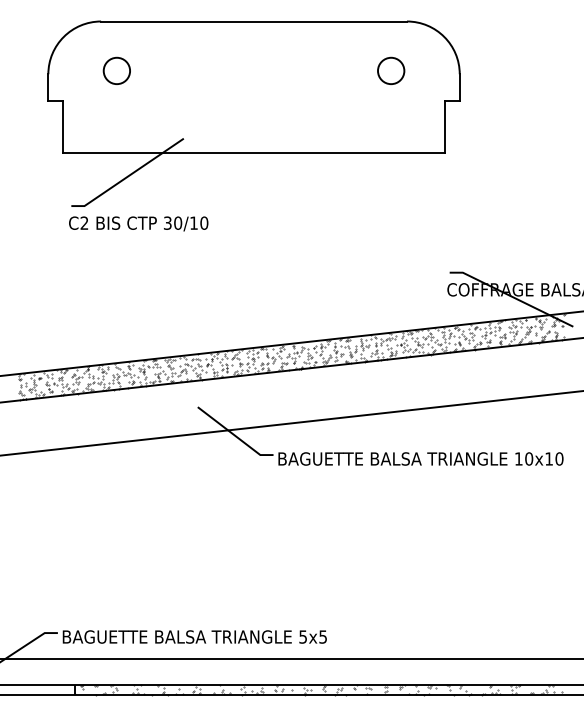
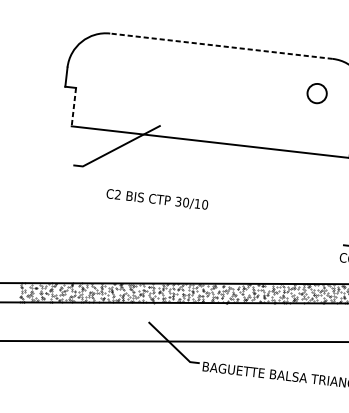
line: (254, 21) -> (221, 46), solid -> dashed
circle: (116, 70) -> (117, 70), removed
line: (63, 127) -> (74, 107), solid -> dashed
text: (138, 223) -> (157, 199), moved

